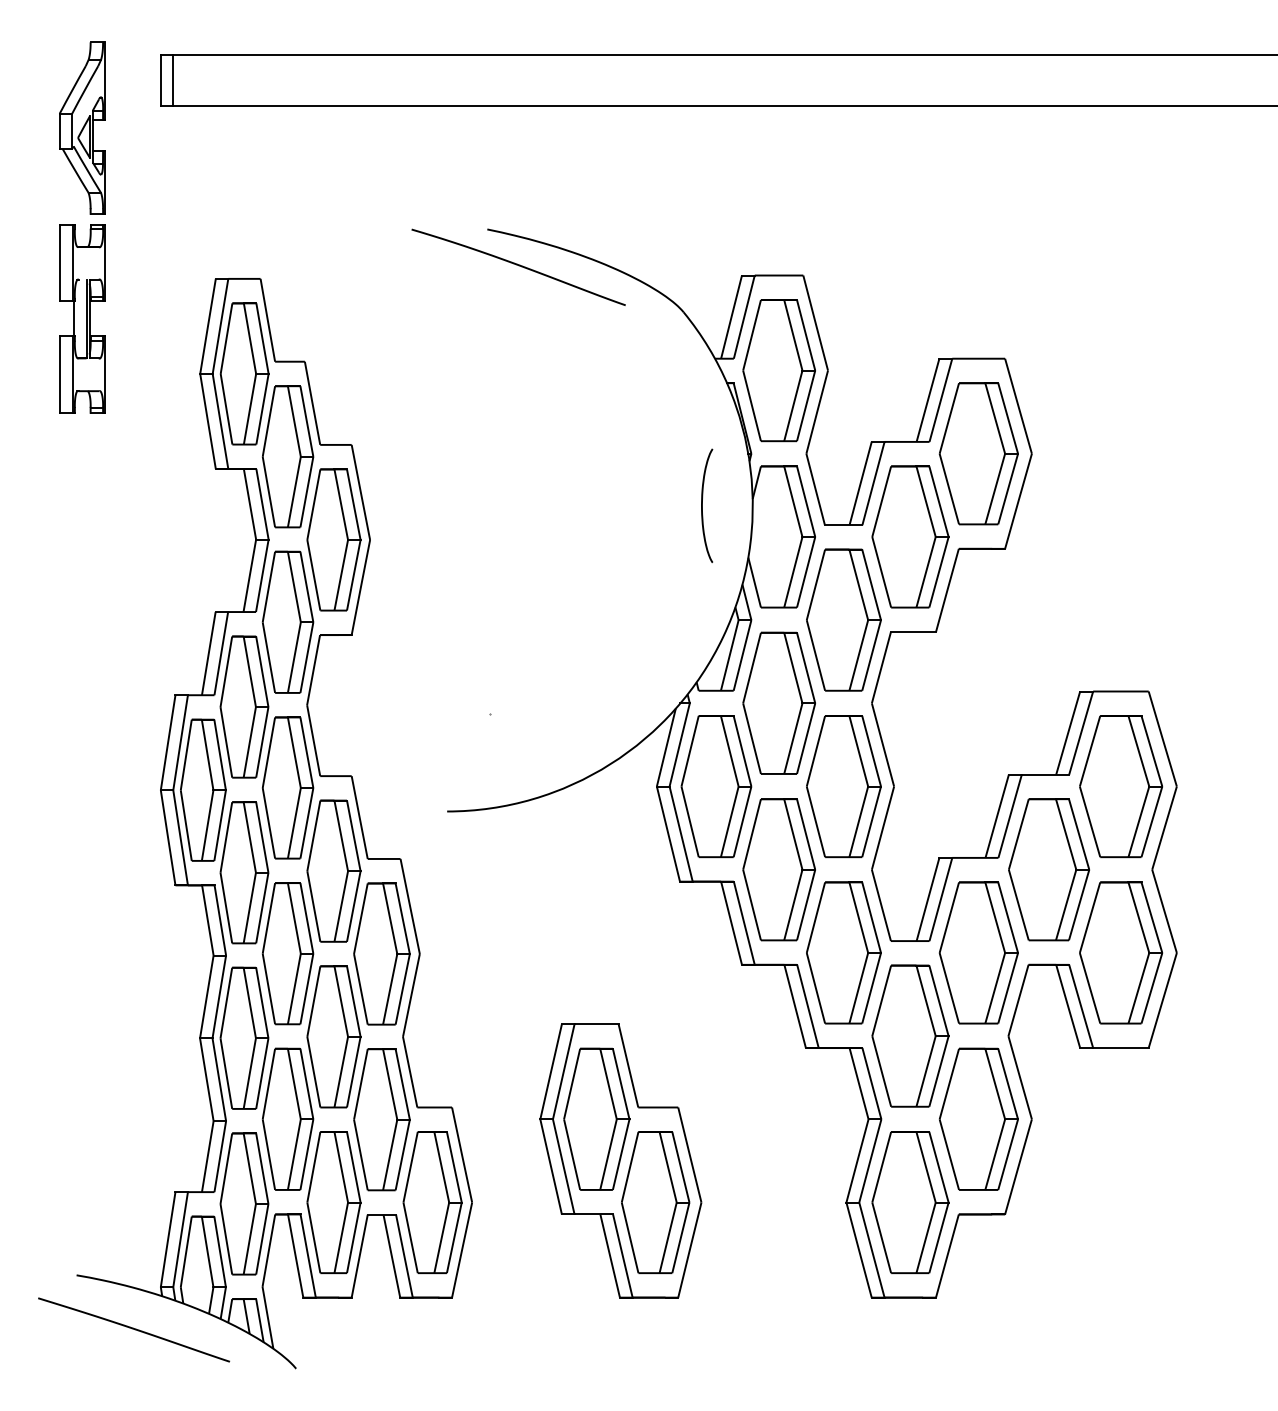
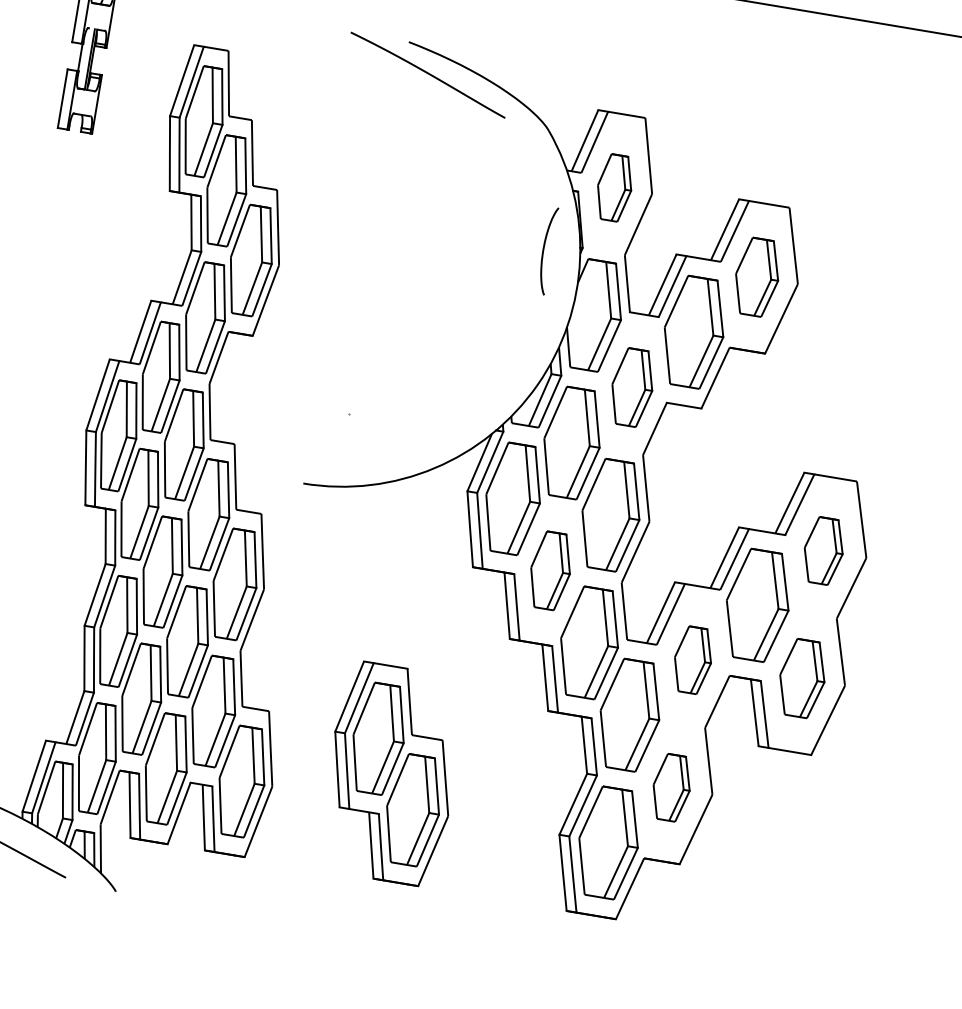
part: (778, 370) -> (614, 187), size x0.6
part: (978, 453) -> (756, 277), size x0.7
curve: (702, 505) -> (543, 250), moved
part: (843, 619) -> (632, 387), size x0.7
part: (1121, 786) -> (823, 550), size x0.6
part: (778, 869) -> (550, 570), size x0.7
part: (978, 952) -> (692, 659), size x0.6
part: (1121, 952) -> (802, 678), size x0.7
part: (978, 1118) -> (671, 787), size x0.6

